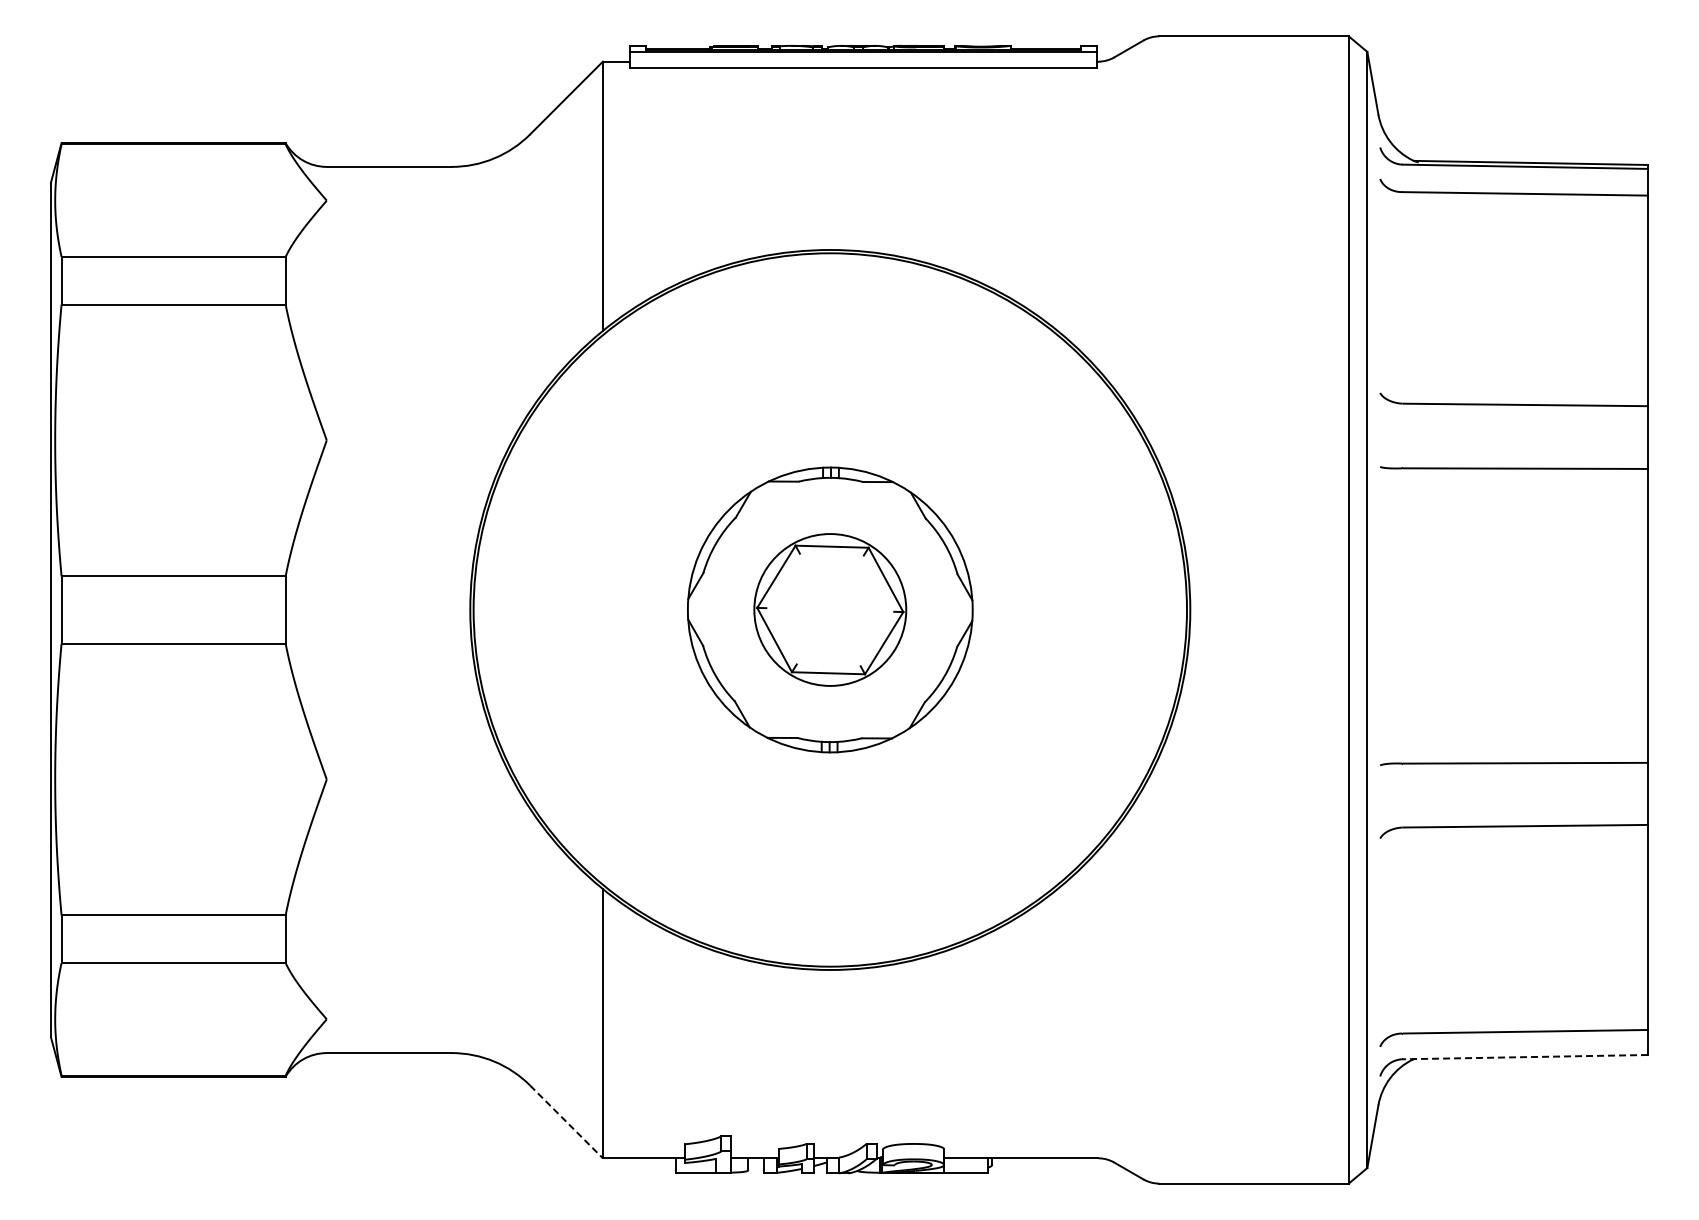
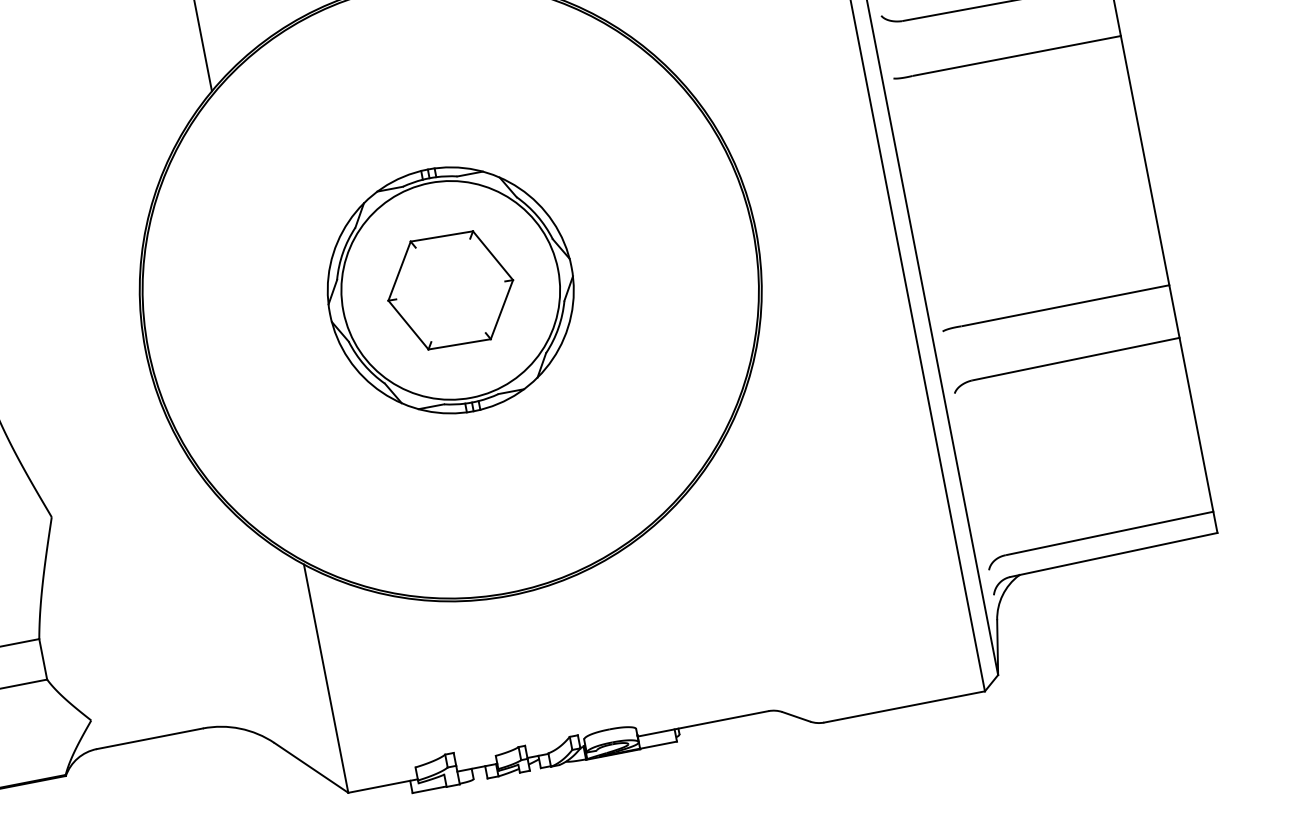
circle: (829, 609) -> (450, 290), size x1.67
line: (1525, 1057) -> (1114, 555), dashed -> solid
line: (566, 1122) -> (311, 768), dashed -> solid

